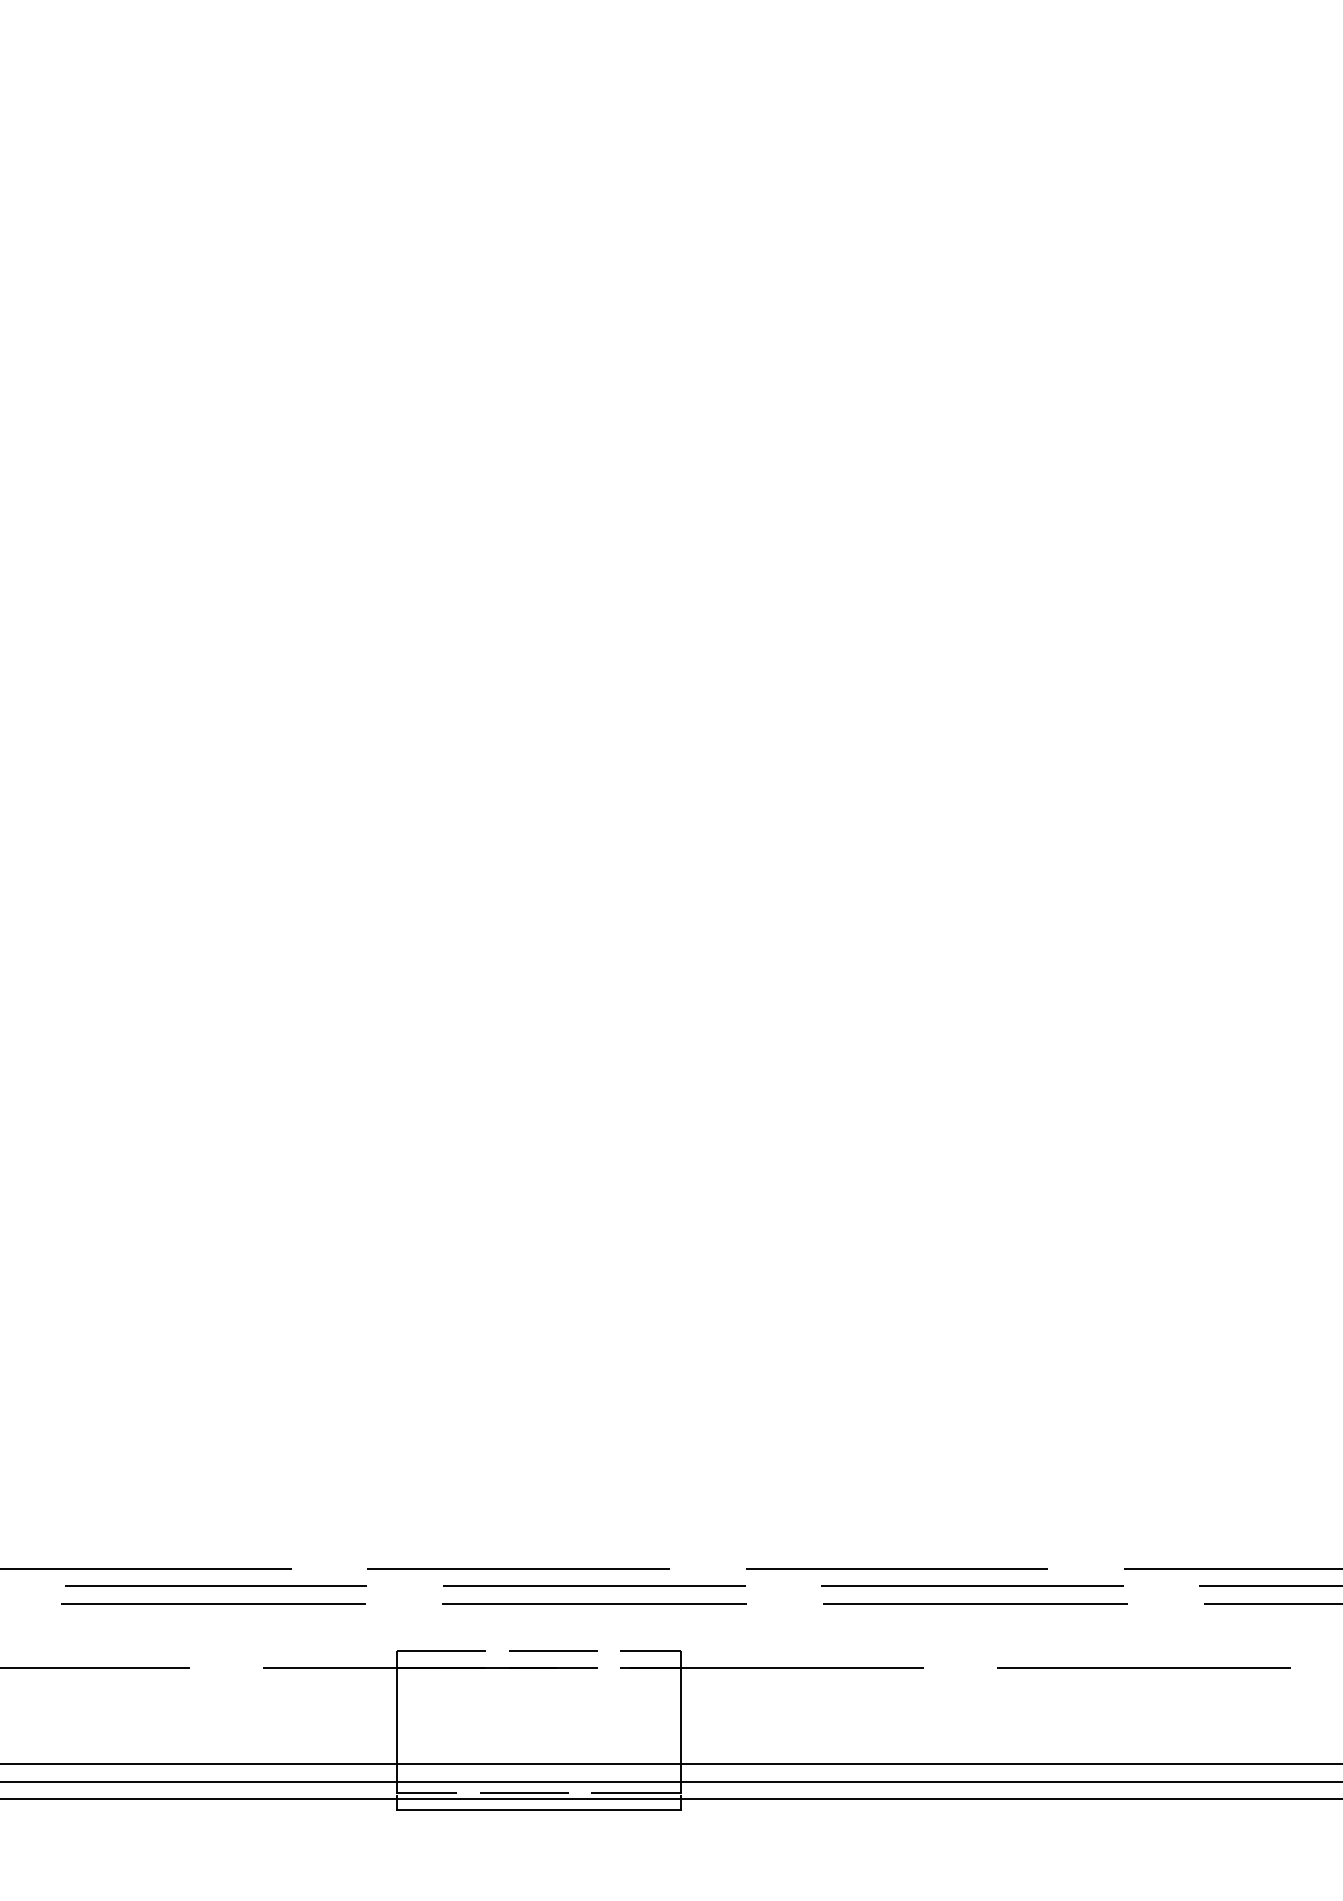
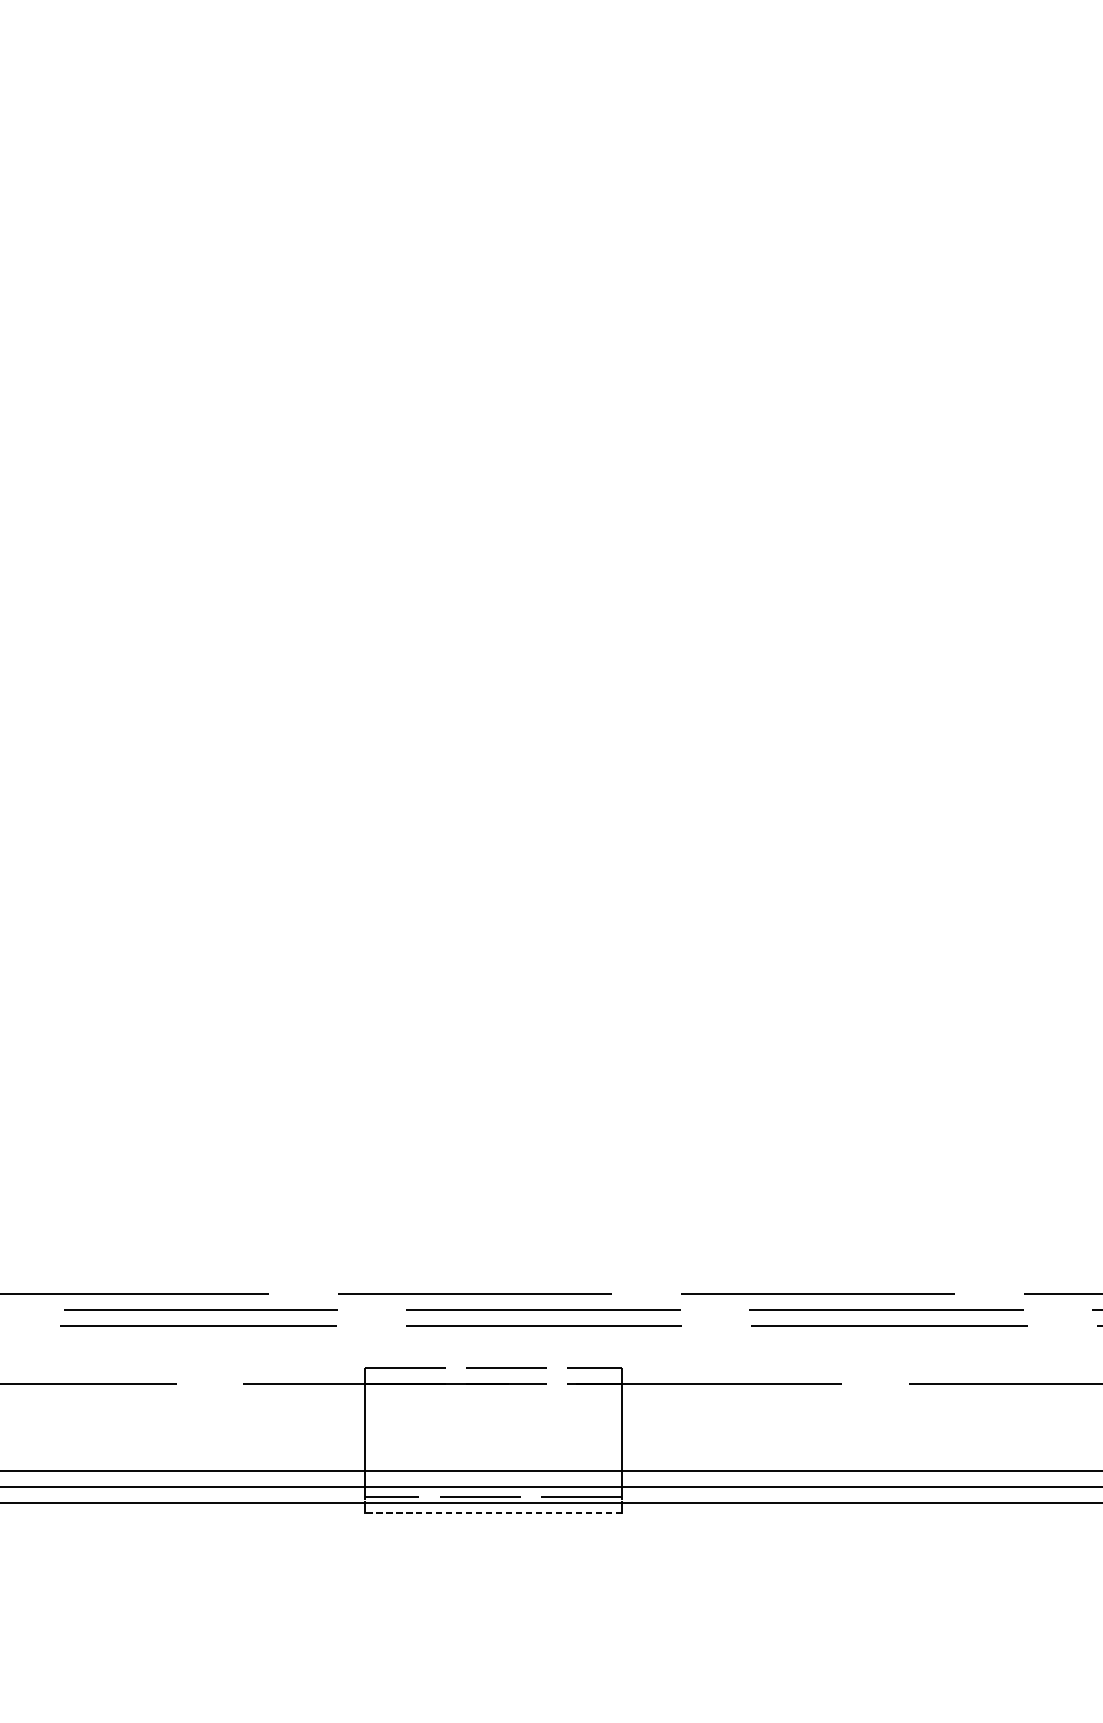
line: (538, 1810) -> (493, 1512), solid -> dashed

